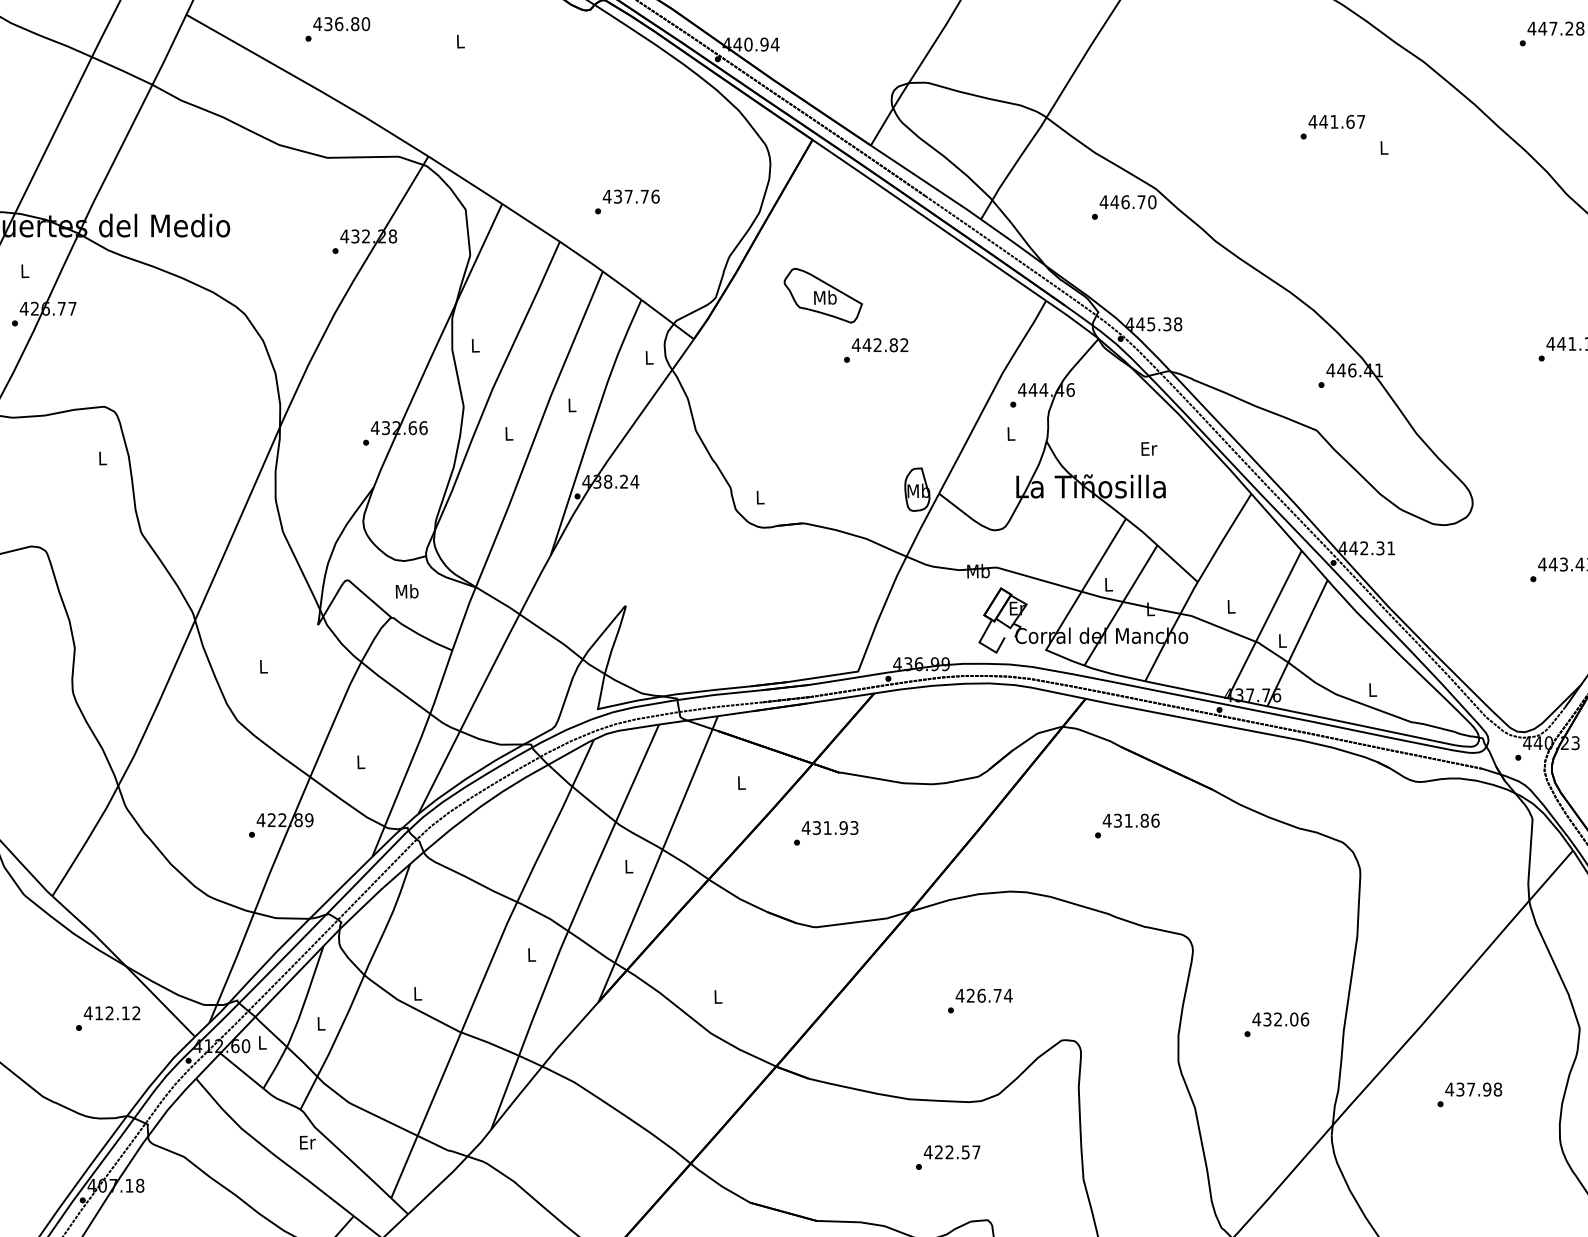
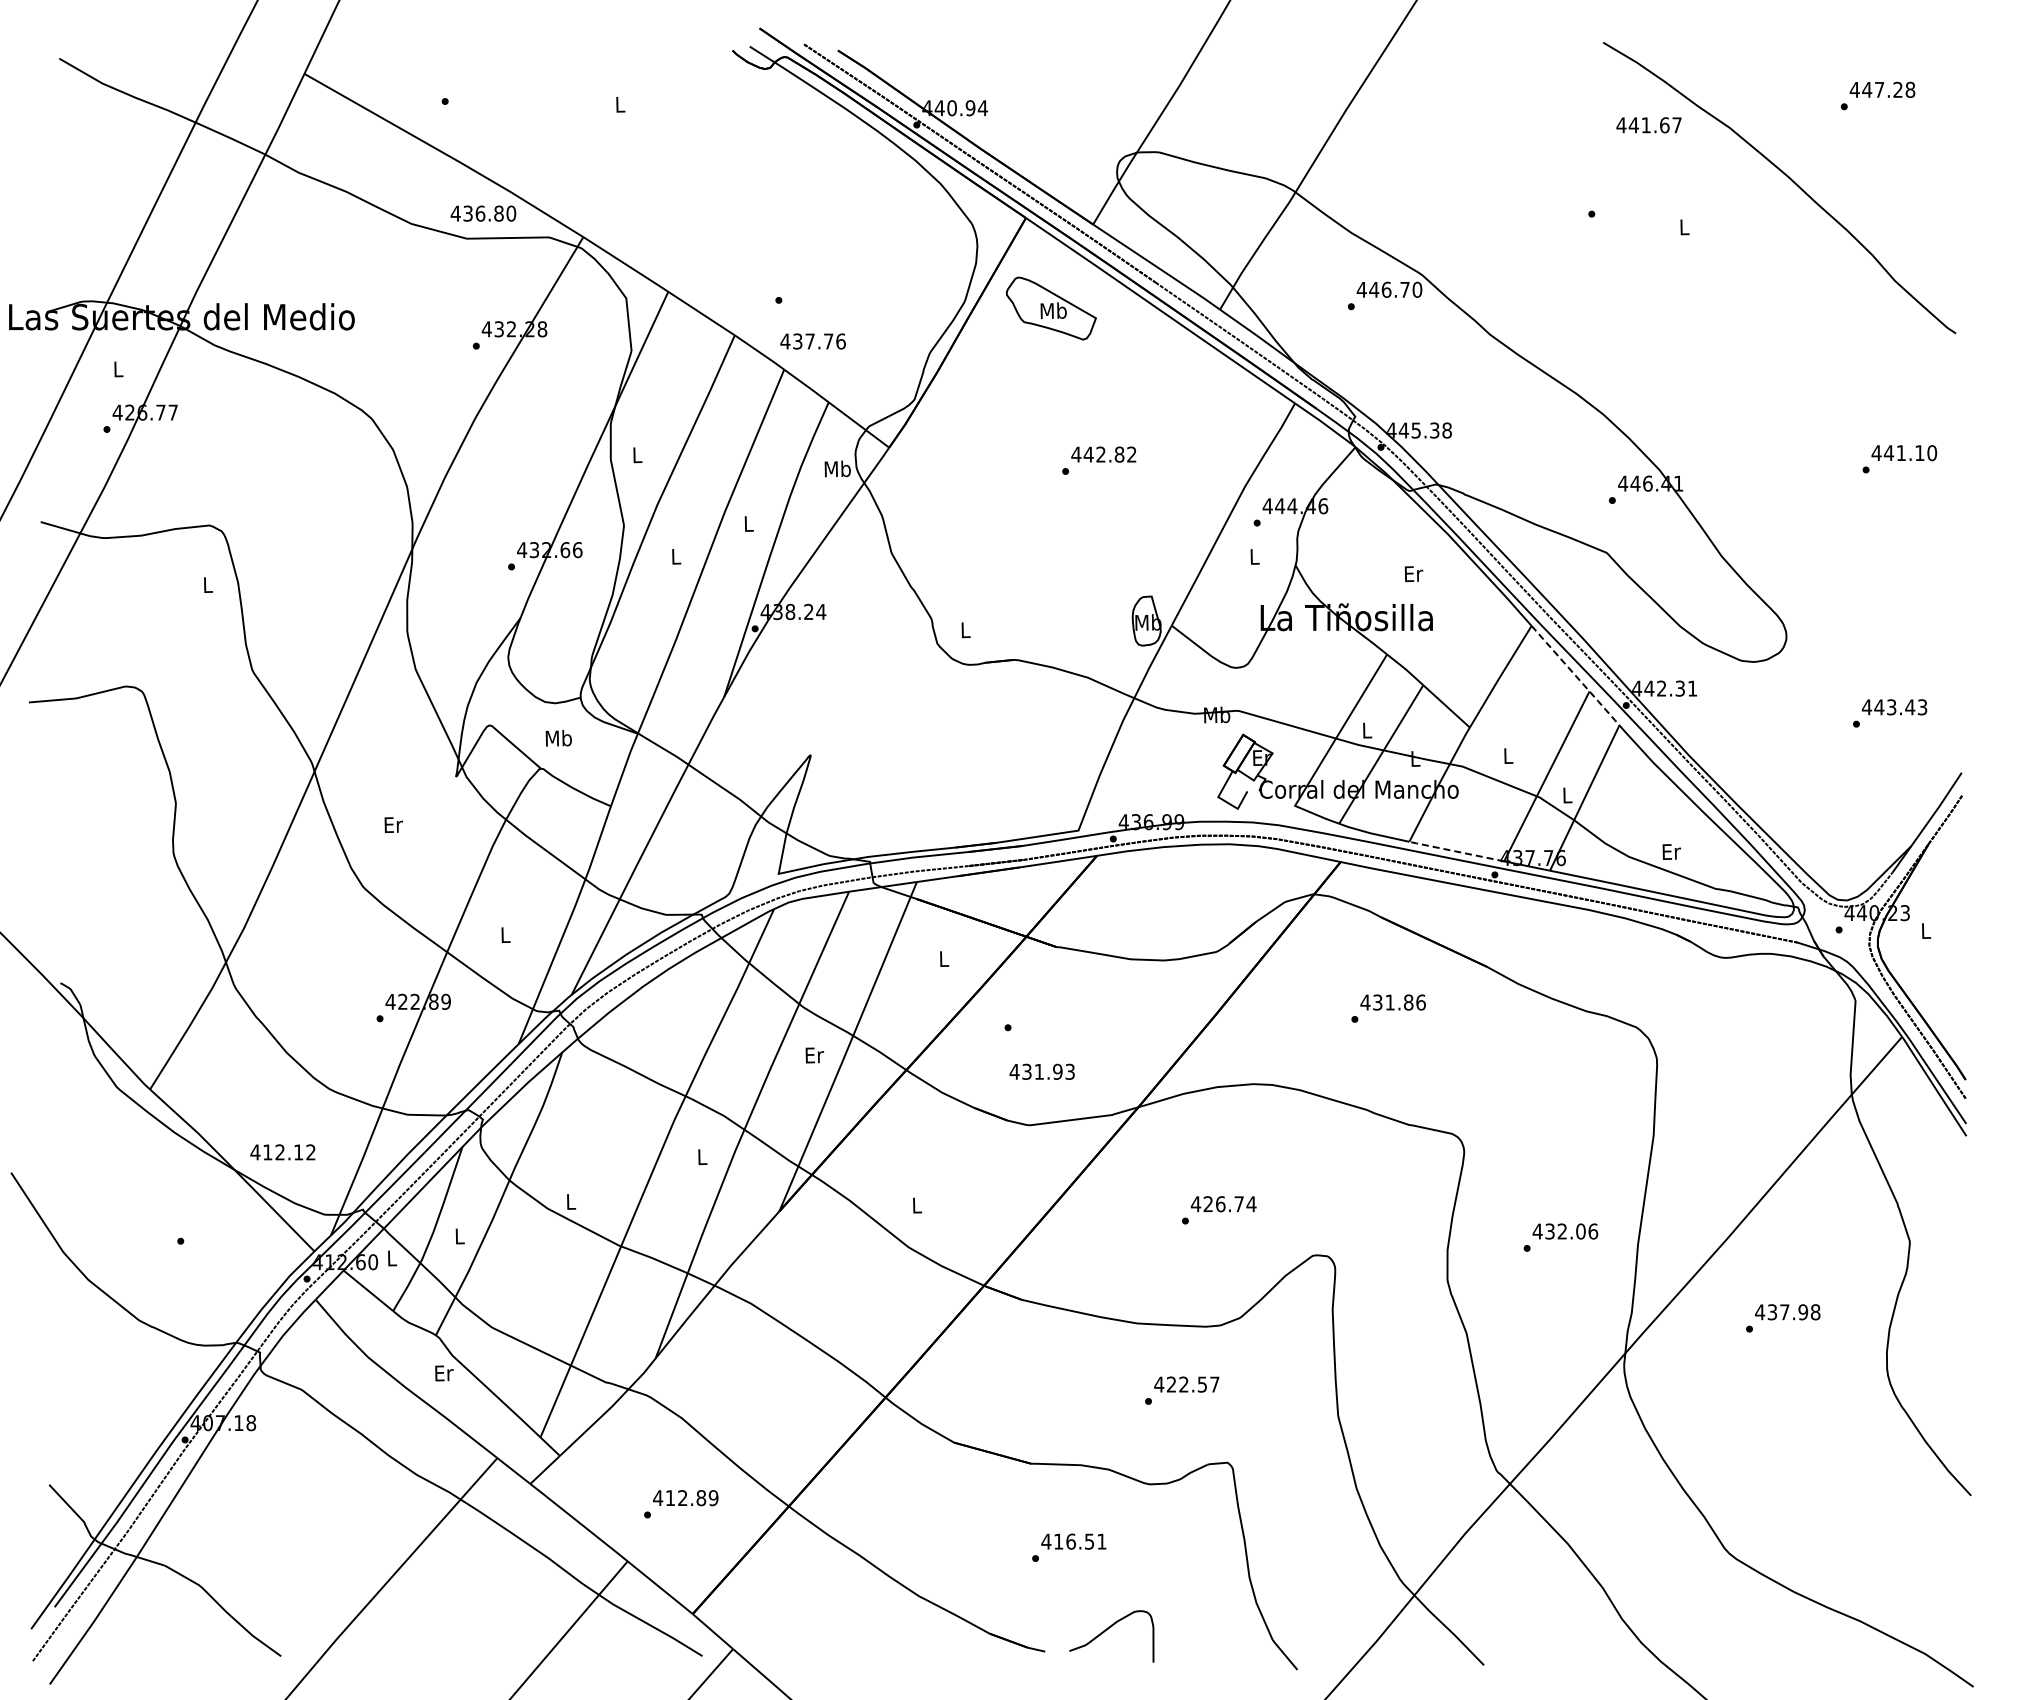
text: (341, 24) -> (483, 213), moved
text: (1336, 122) -> (1648, 125), moved
text: (630, 196) -> (812, 341), moved
part: (822, 295) -> (1050, 308), moved
text: (649, 357) -> (837, 468), L -> Mb
line: (1289, 537) -> (1575, 676), solid -> dashed
text: (263, 666) -> (393, 824), L -> Er
line: (1185, 689) -> (1455, 851), solid -> dashed
text: (1372, 689) -> (1671, 851), L -> Er
text: (829, 827) -> (1041, 1071), moved
text: (629, 866) -> (814, 1055), L -> Er
text: (111, 1013) -> (282, 1152), moved

